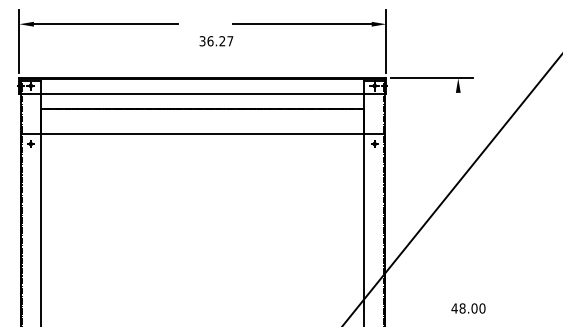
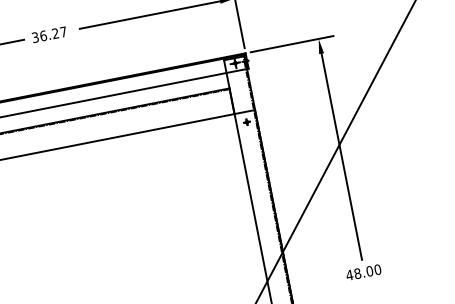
text: (216, 41) -> (49, 35), moved
line: (458, 194) -> (342, 156), added
text: (468, 308) -> (363, 272), moved

